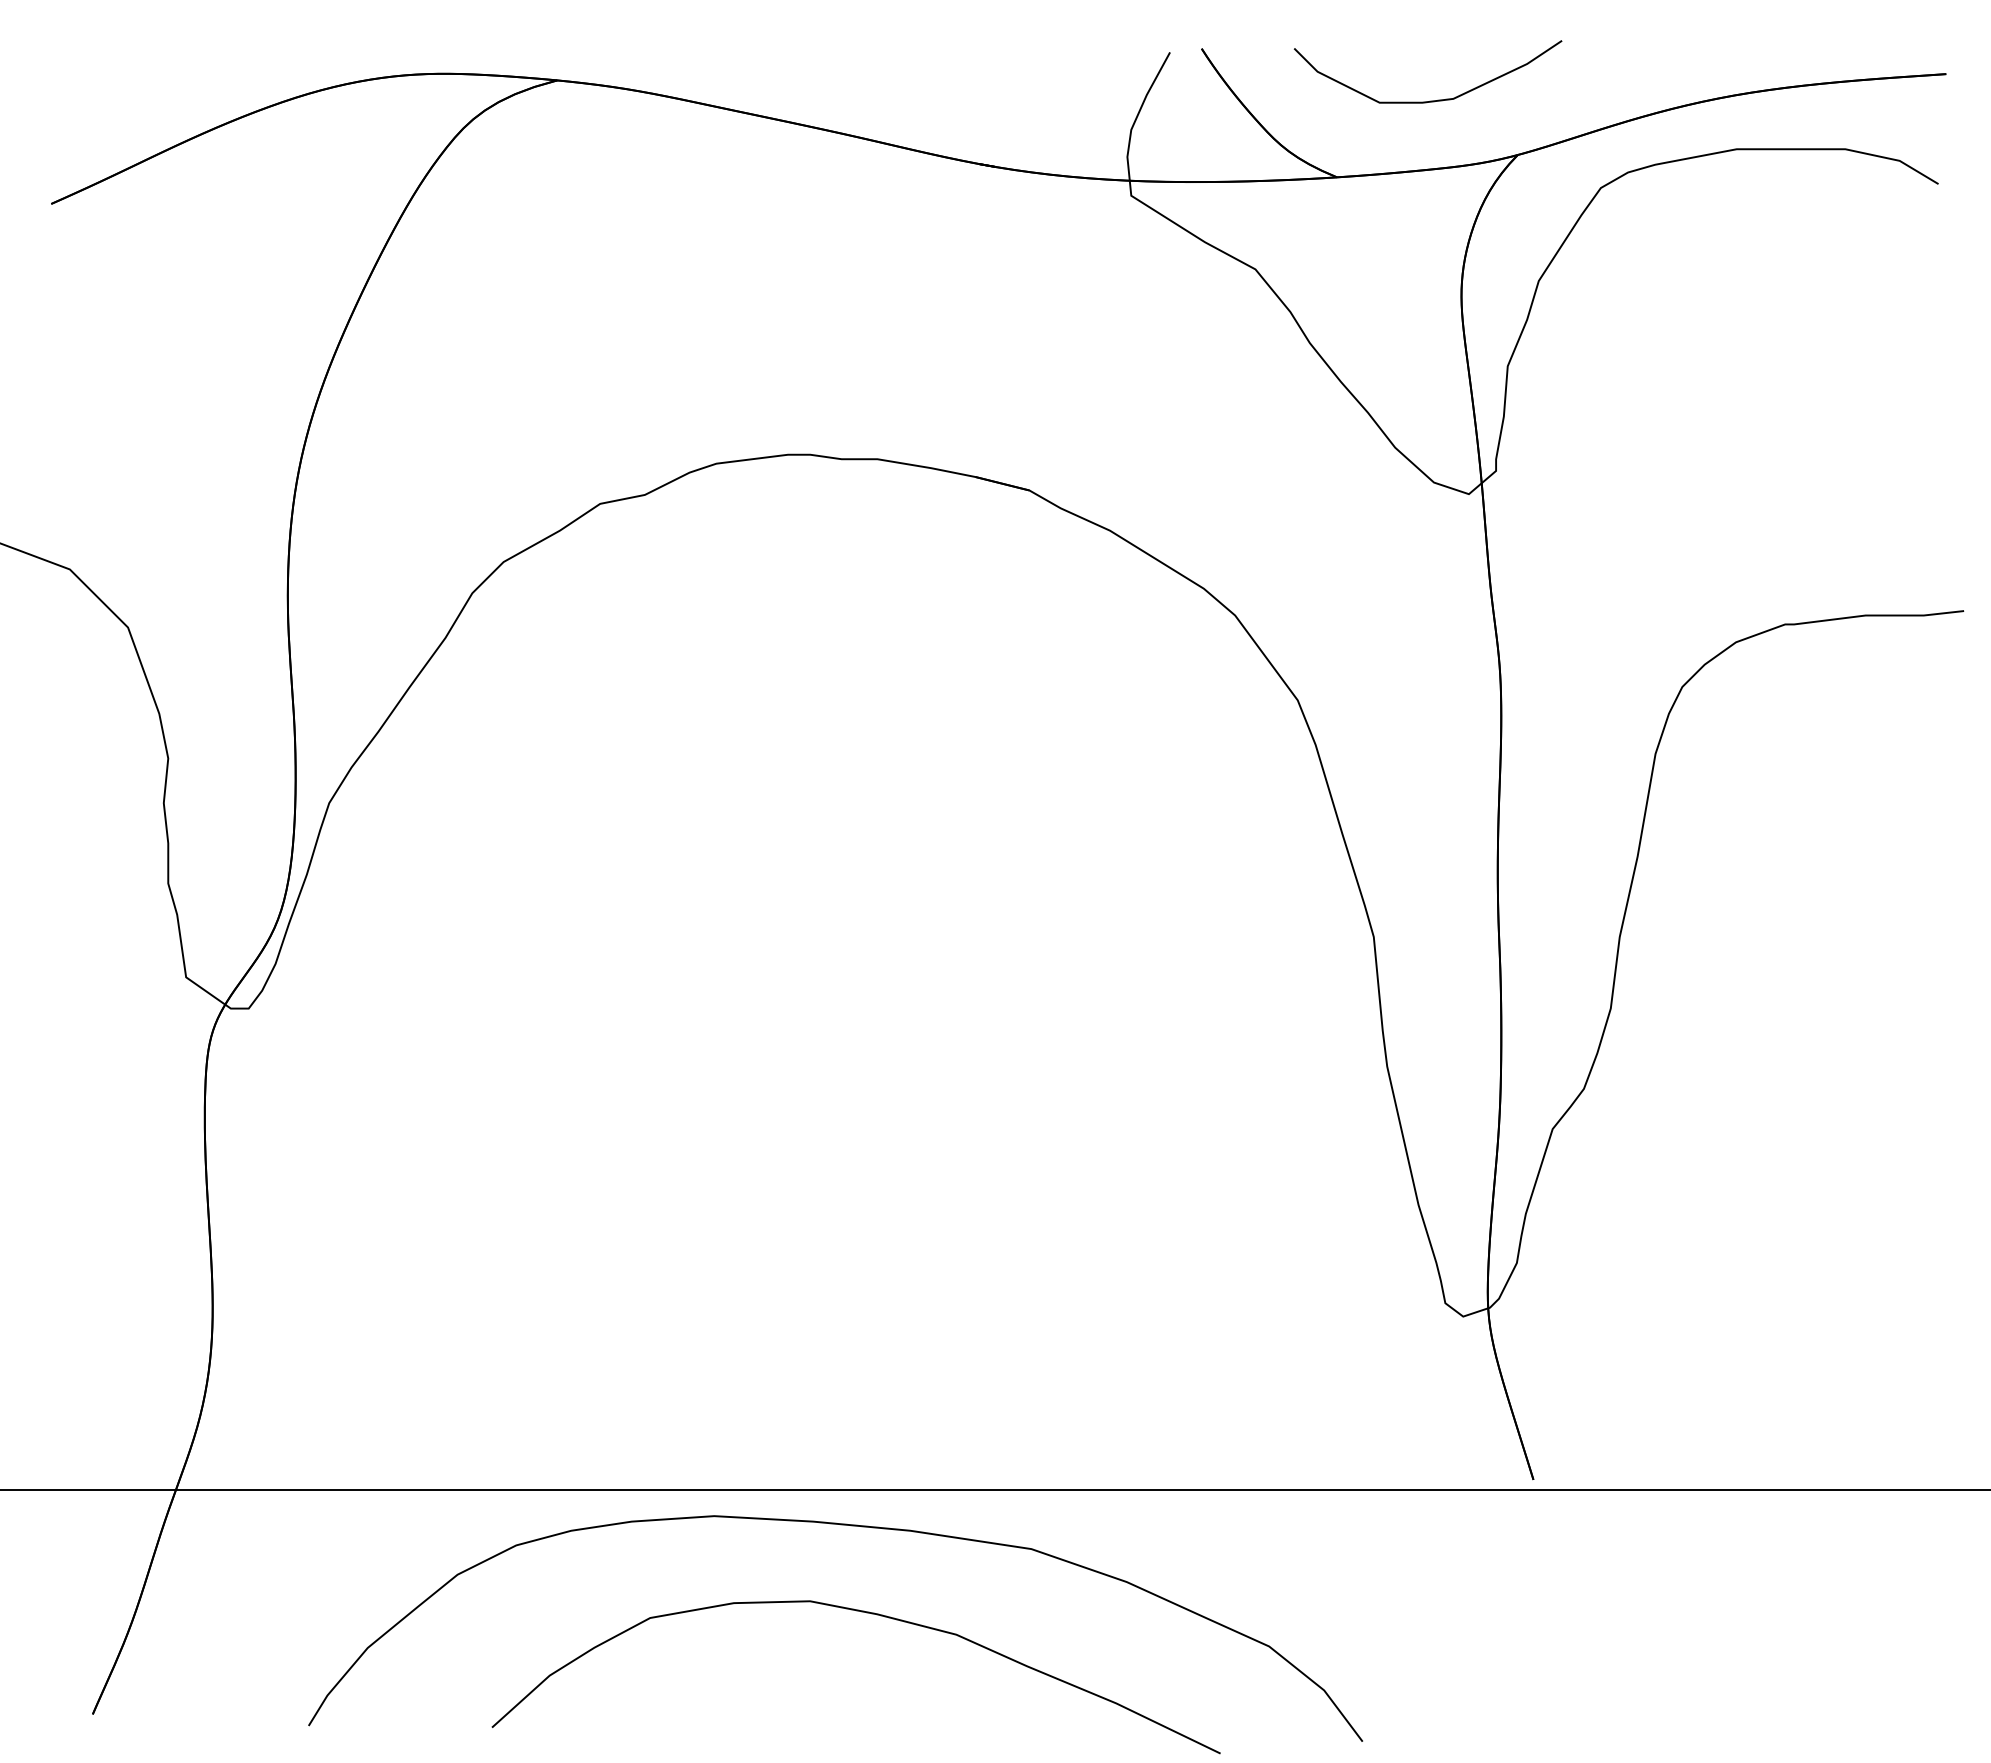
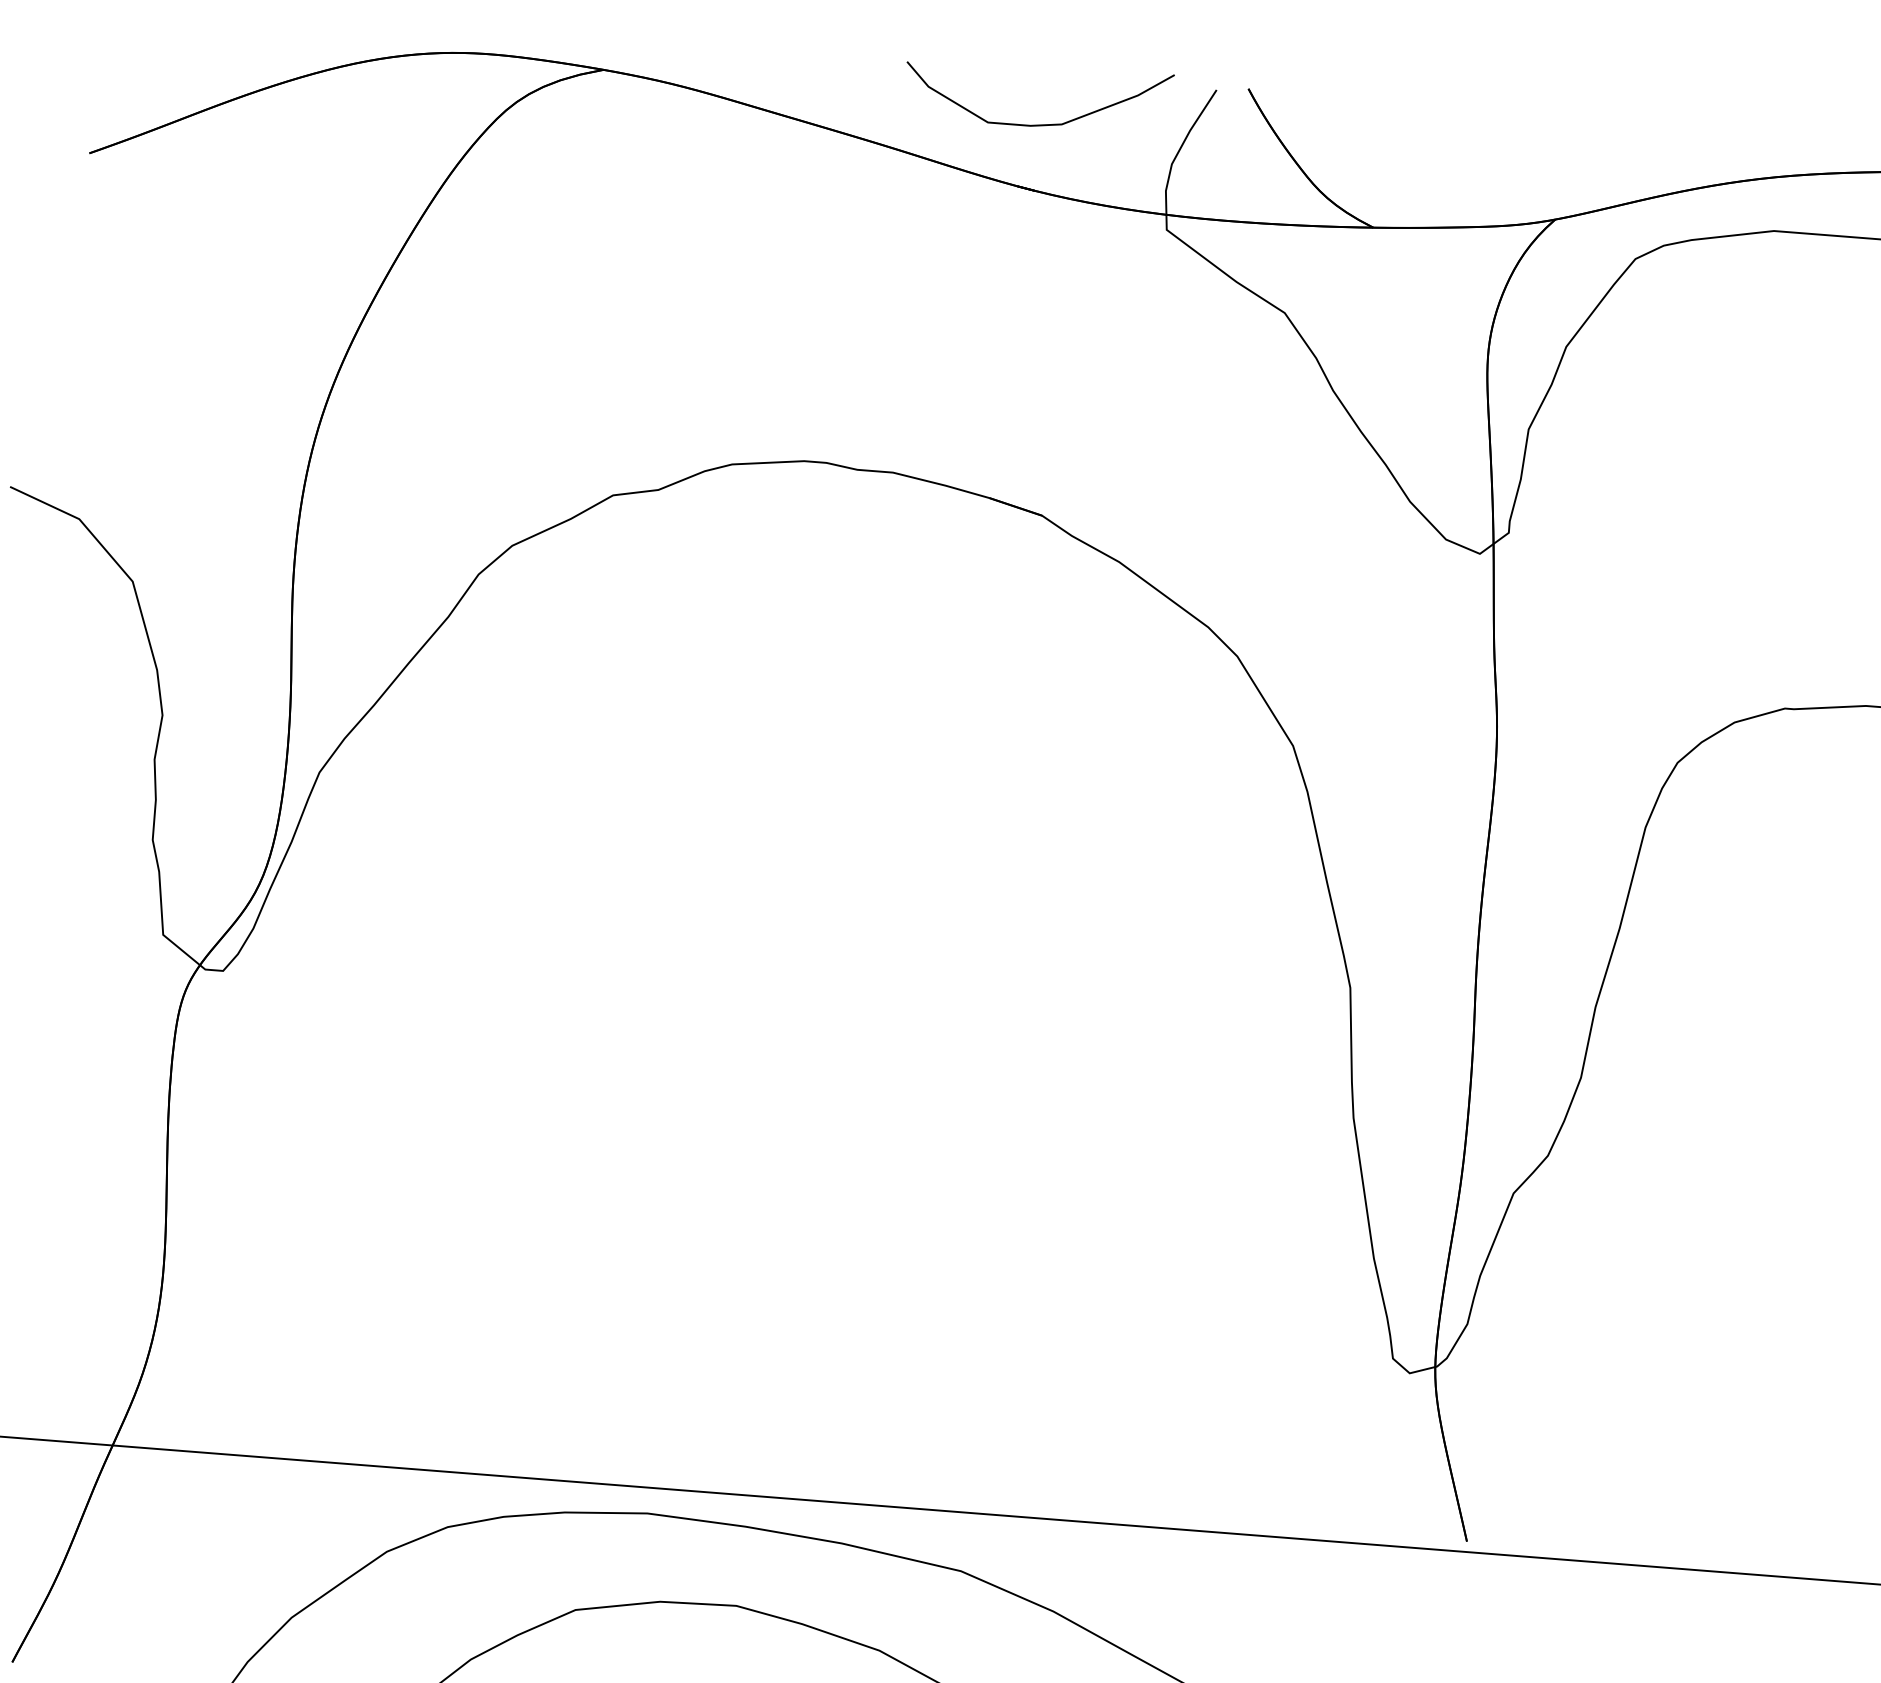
curve: (1430, 100) -> (1038, 124), moved

